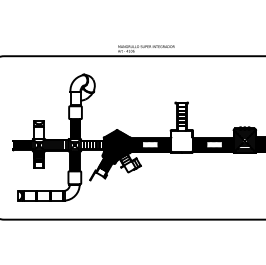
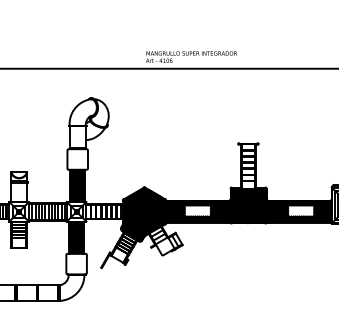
hatch: (181, 140) -> (247, 204), added

